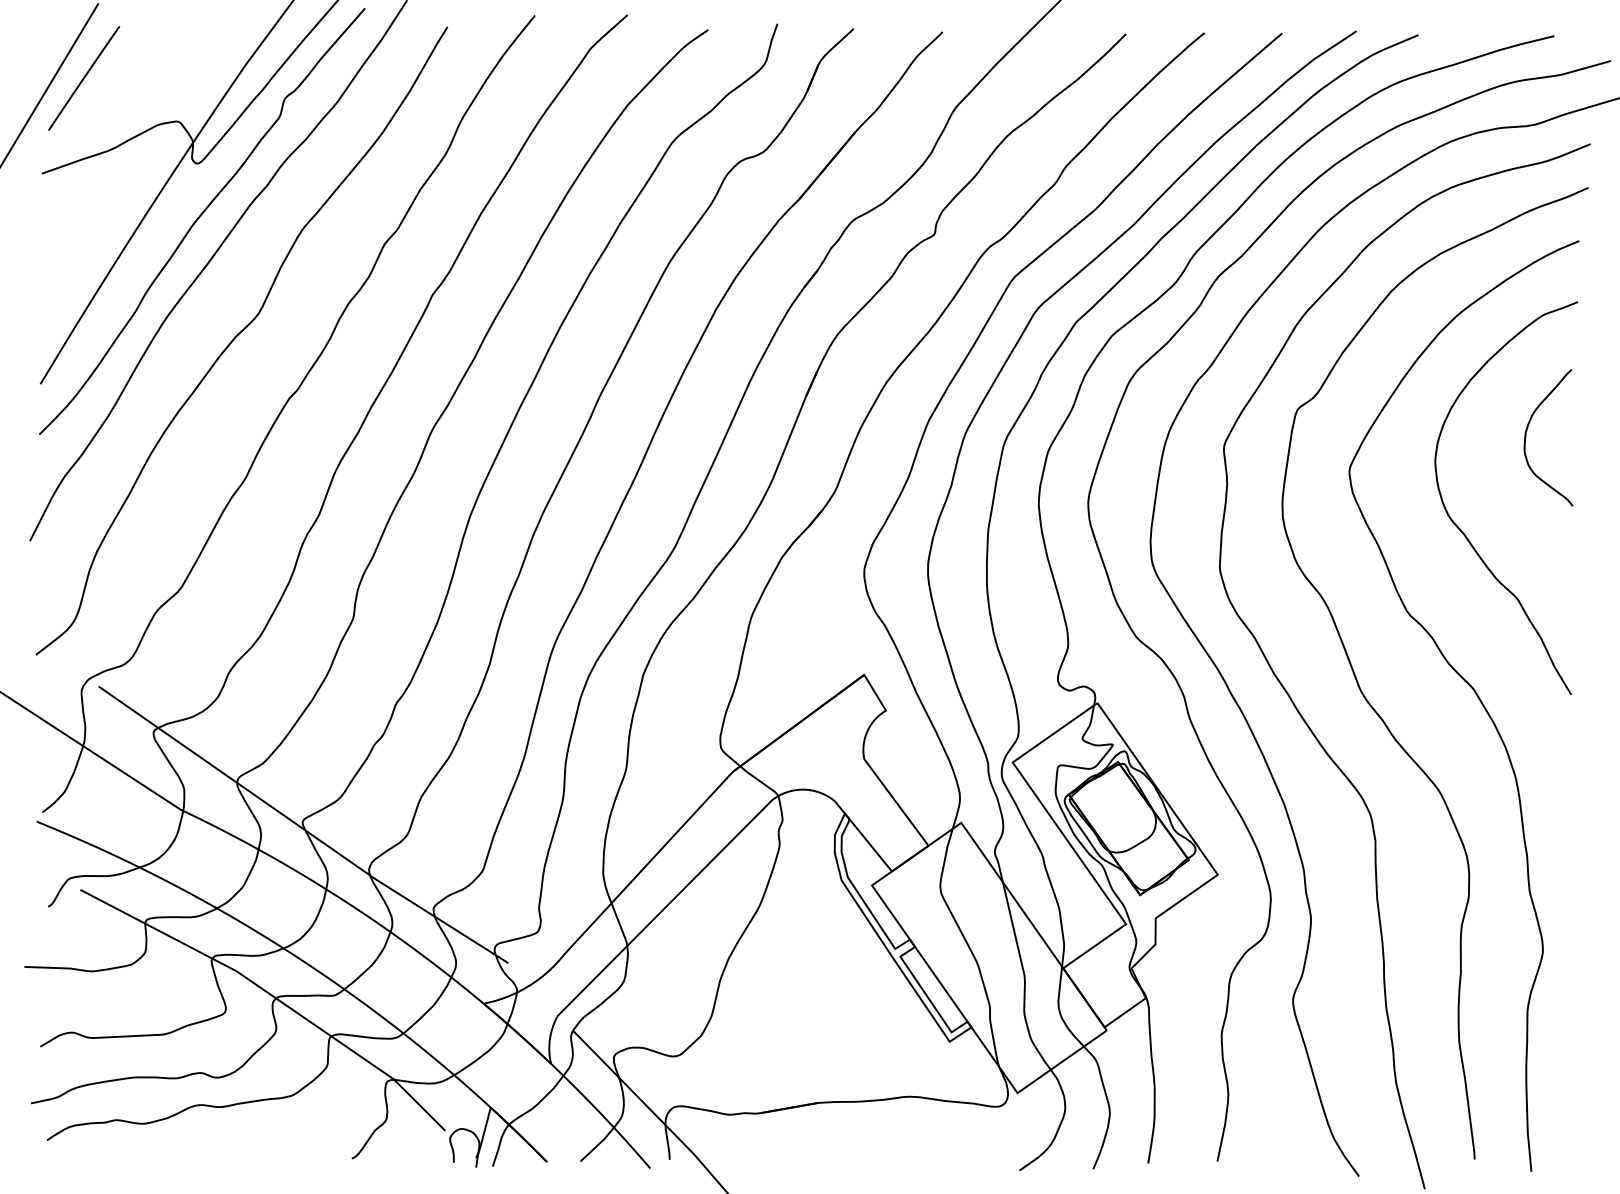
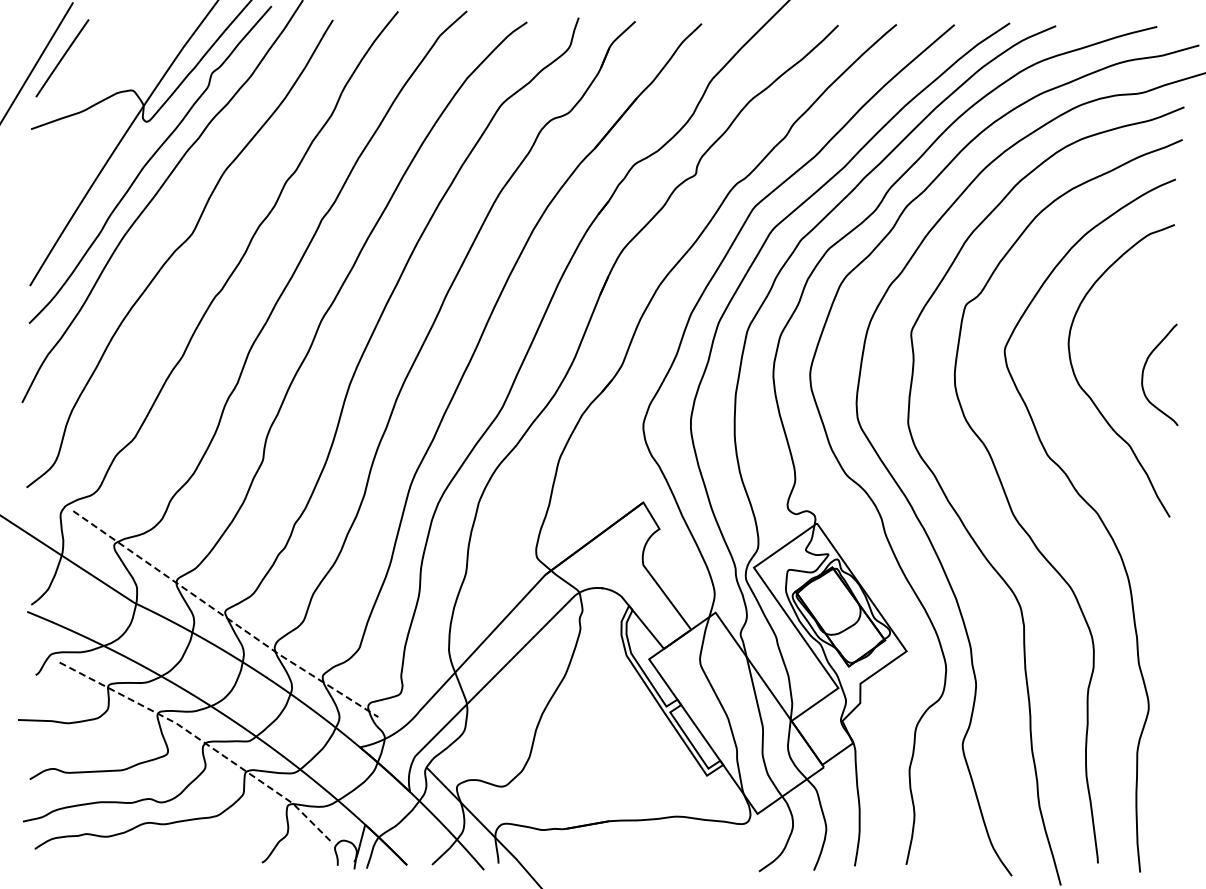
curve: (1527, 431) -> (1144, 370), moved
line: (303, 827) -> (225, 616), solid -> dashed
line: (273, 995) -> (203, 741), solid -> dashed

